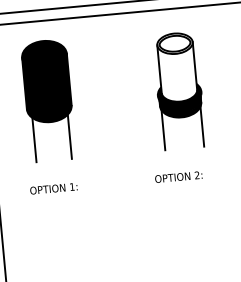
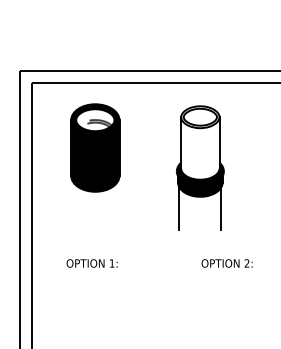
fill: (44, 56) -> (95, 120), removed
part: (179, 90) -> (200, 167), moved
line: (69, 136) -> (114, 209), removed
line: (34, 140) -> (76, 209), removed

